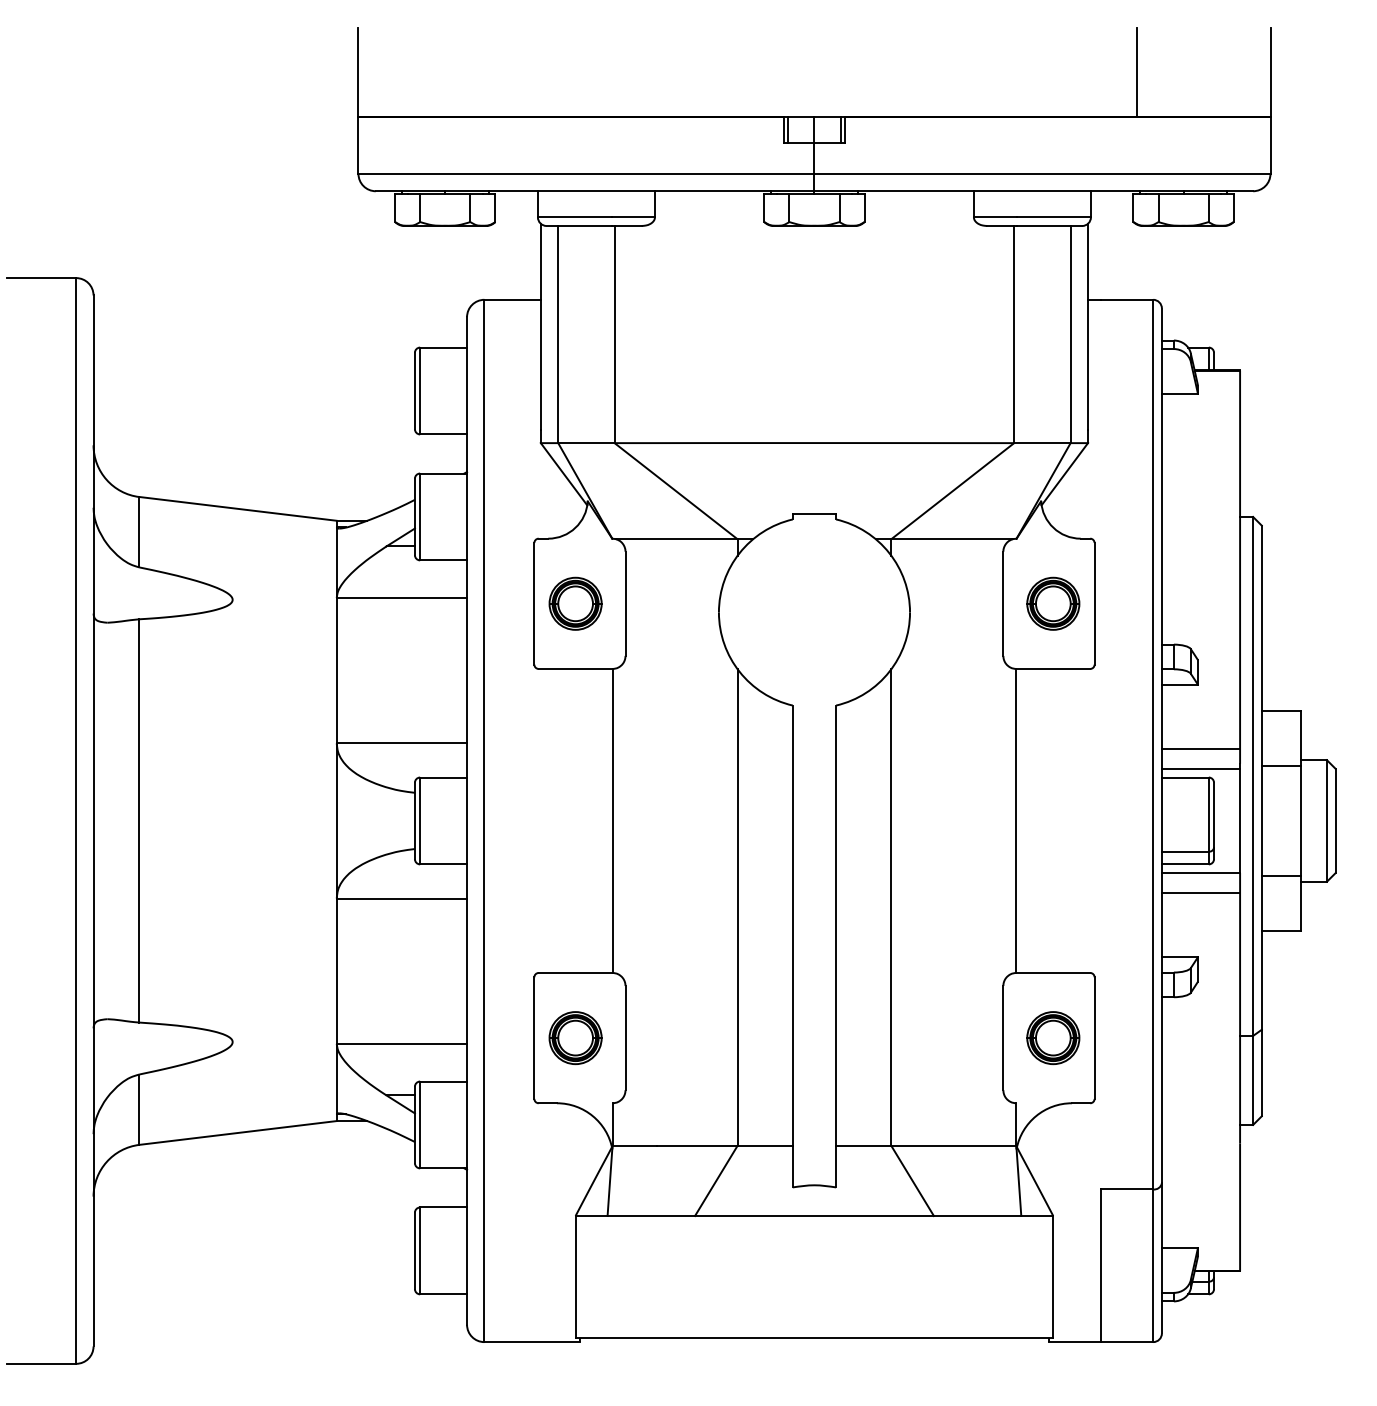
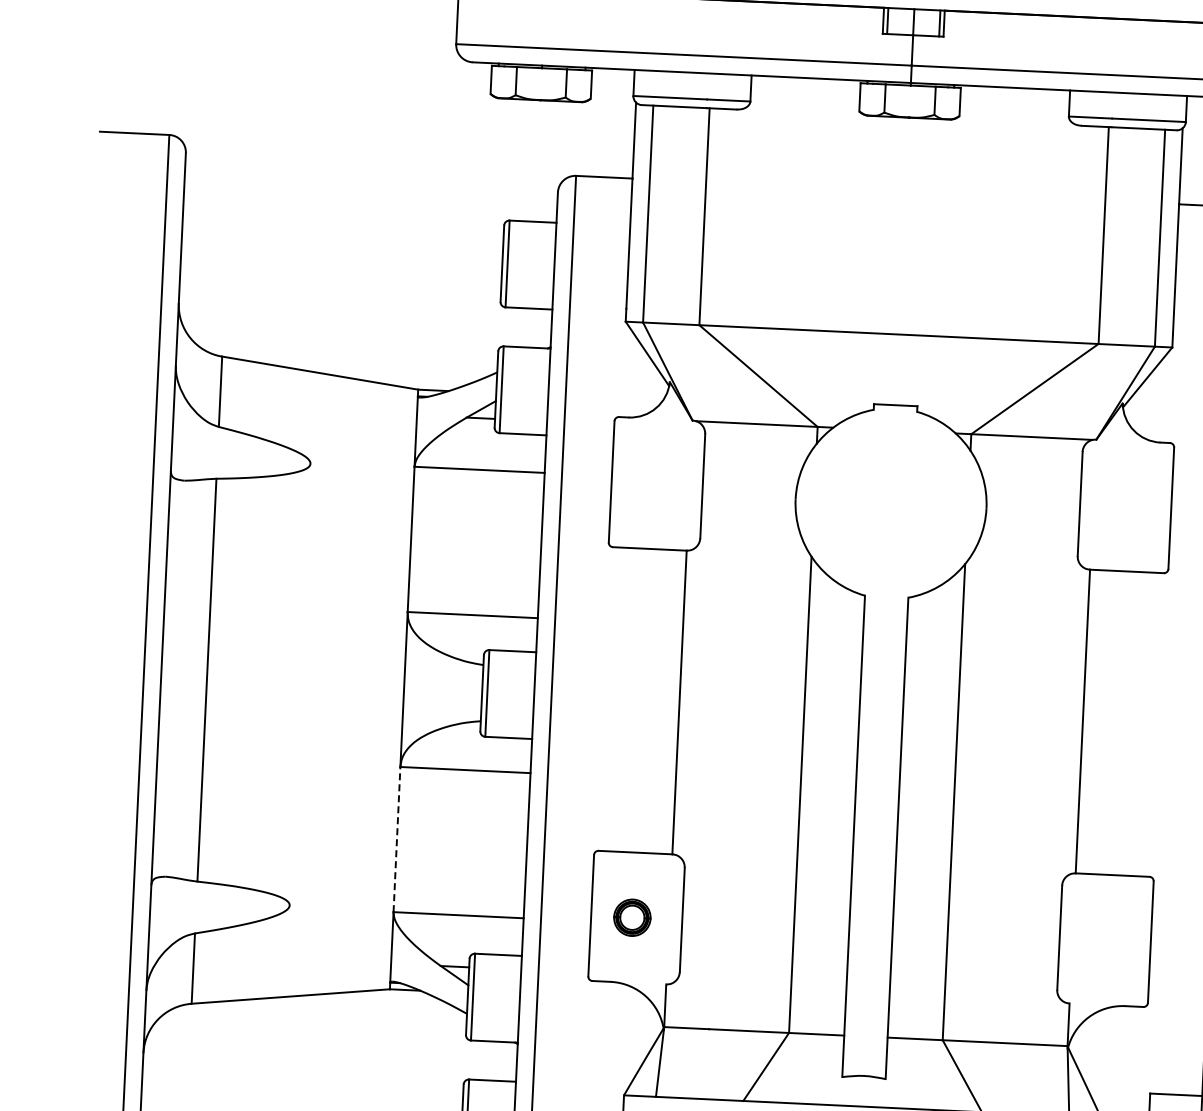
part: (575, 603) -> (652, 483), removed
part: (1053, 603) -> (1130, 506), removed
line: (336, 971) -> (396, 839), solid -> dashed
part: (575, 1038) -> (632, 918), size x0.7
part: (1053, 1038) -> (1109, 940), removed

